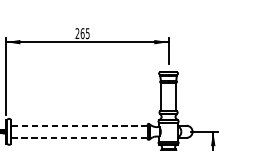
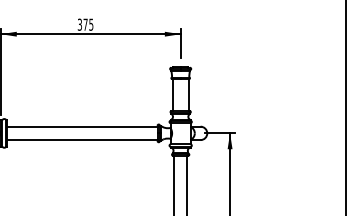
text: (79, 33) -> (82, 24), 265 -> 375
line: (78, 125) -> (81, 126), dashed -> solid
line: (79, 138) -> (82, 140), dashed -> solid

